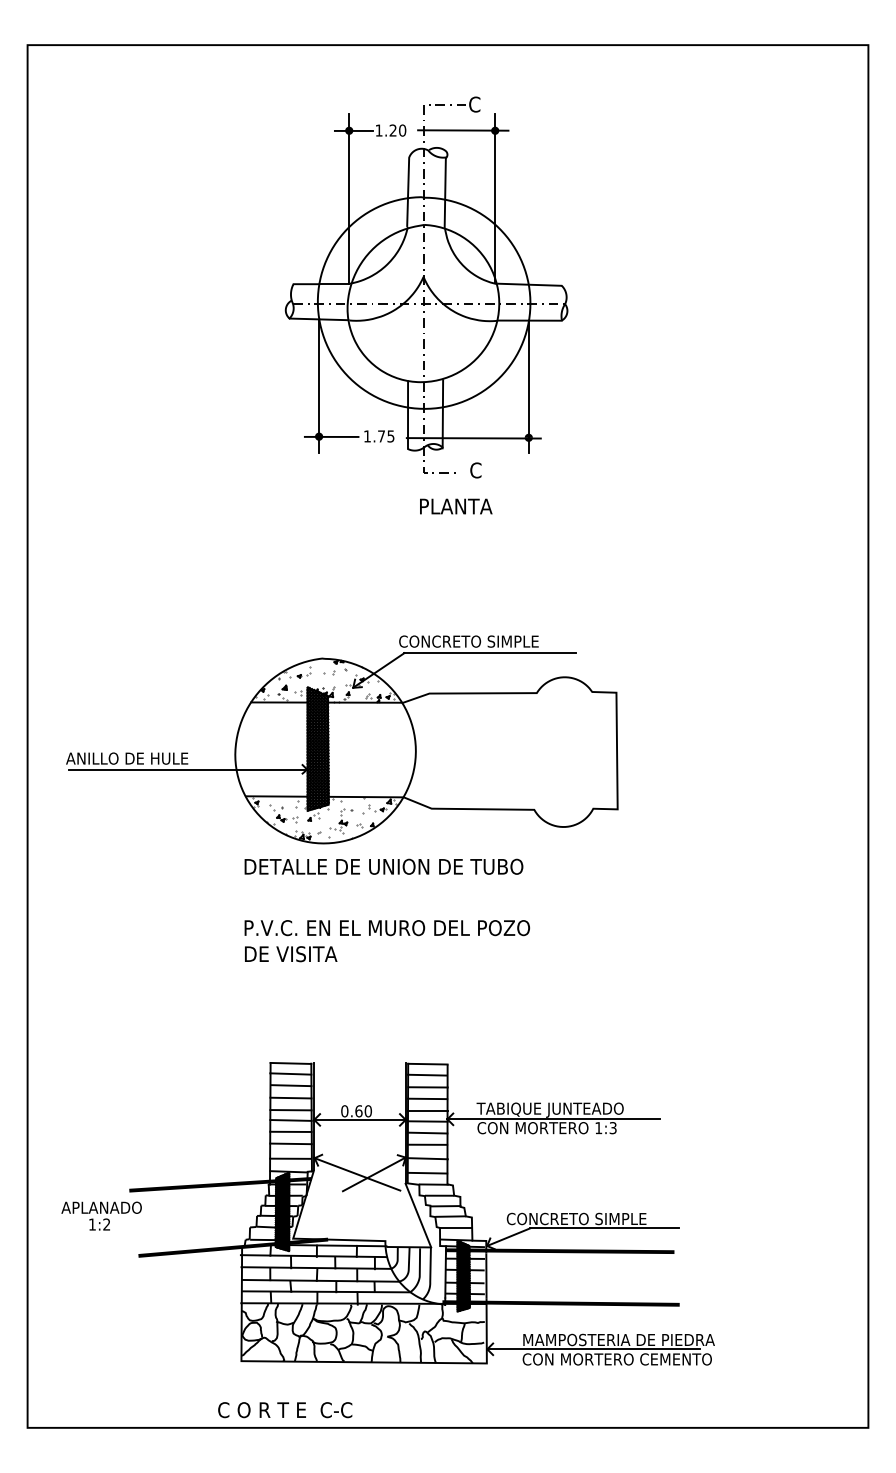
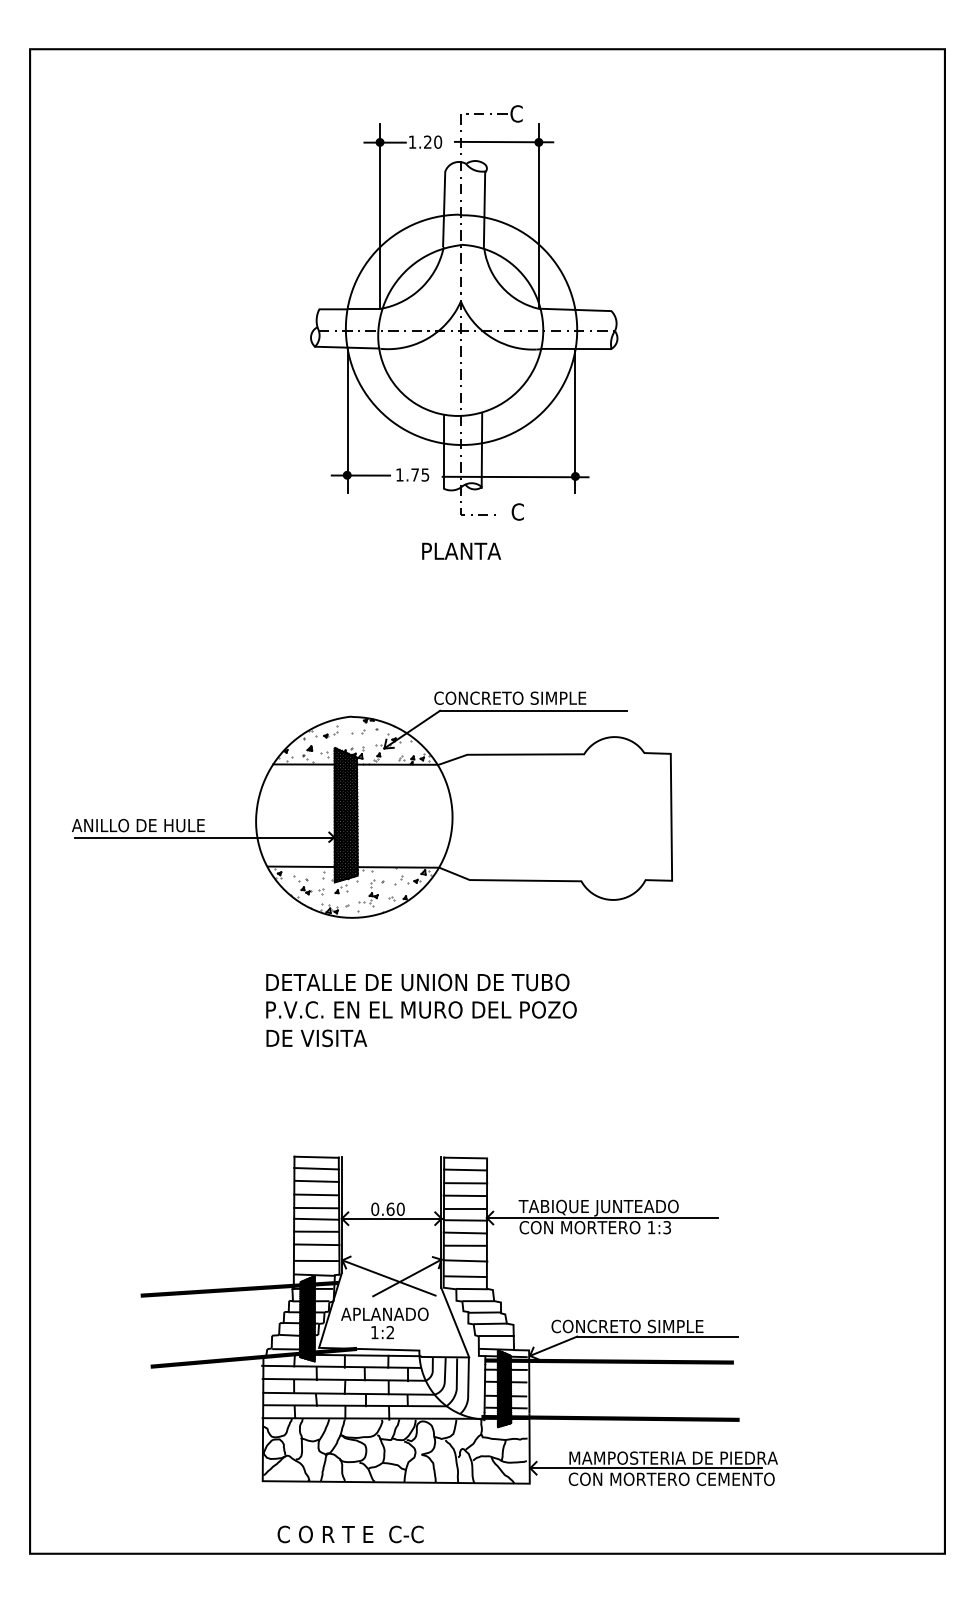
text: (456, 506) -> (461, 551), moved
text: (383, 866) -> (417, 982), moved
text: (101, 1215) -> (384, 1322), moved
text: (285, 1410) -> (350, 1534), moved

